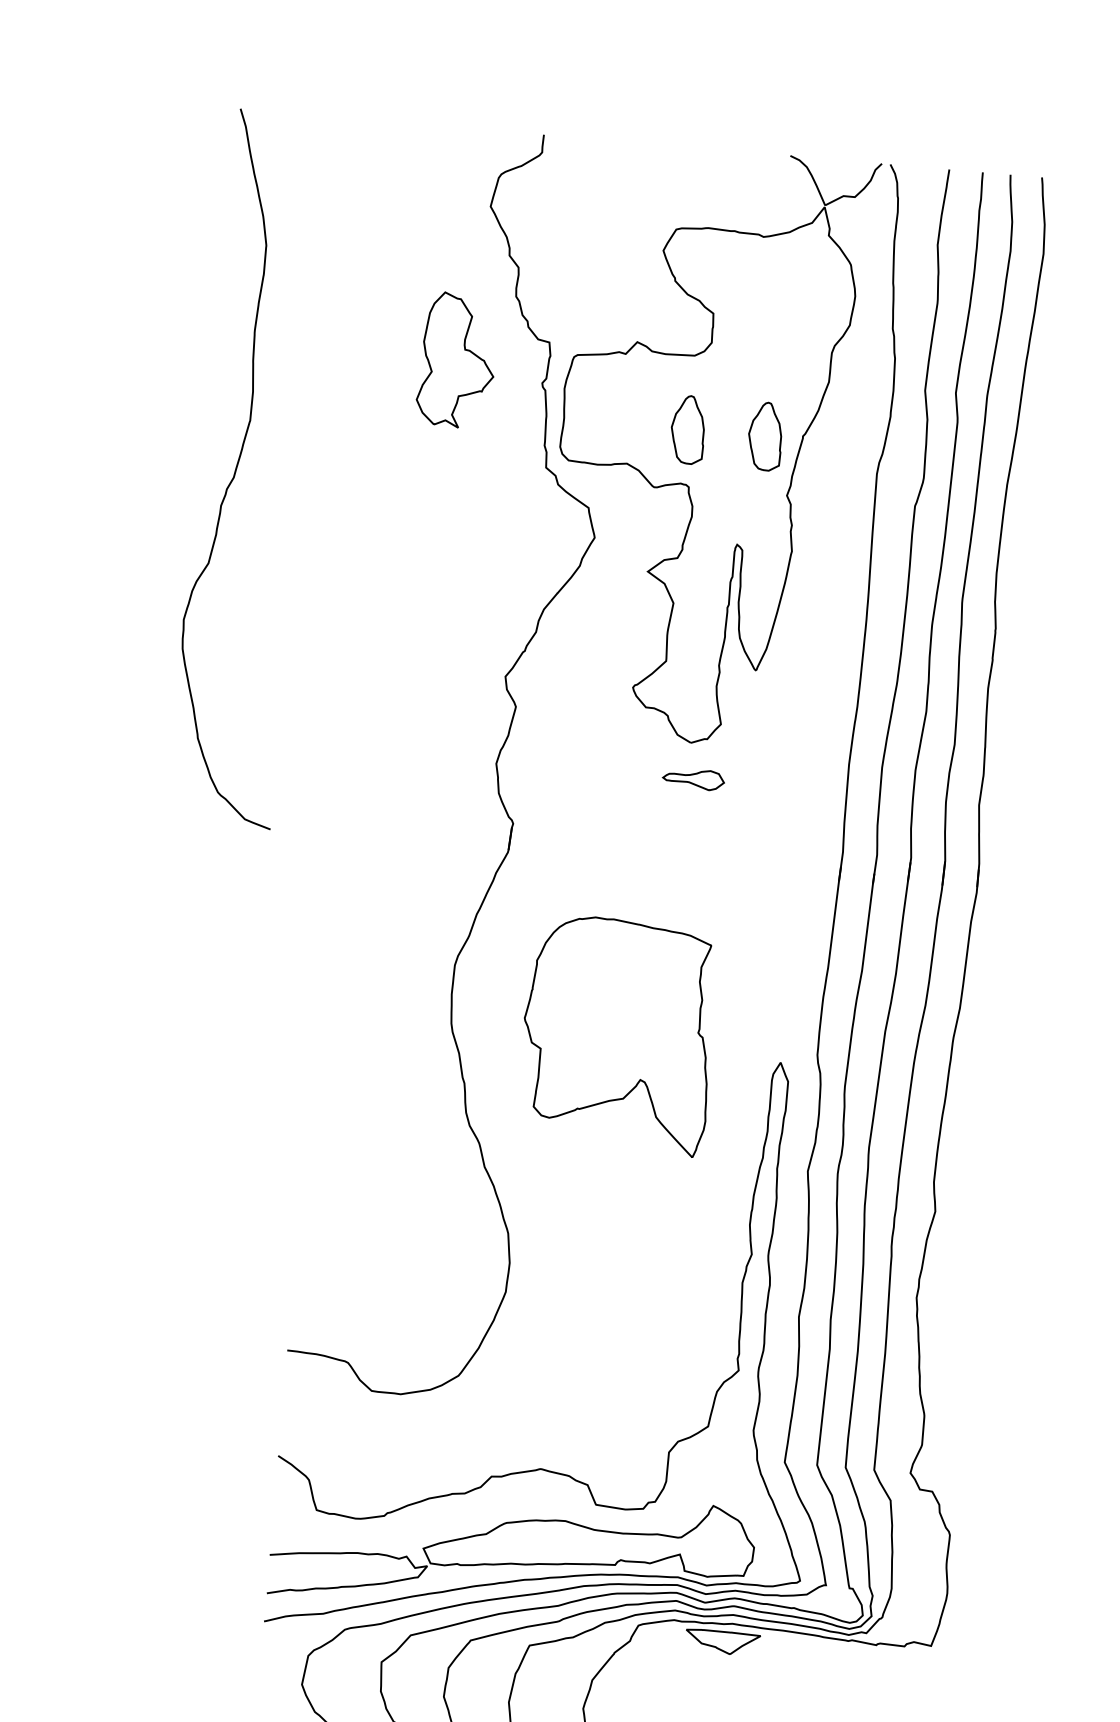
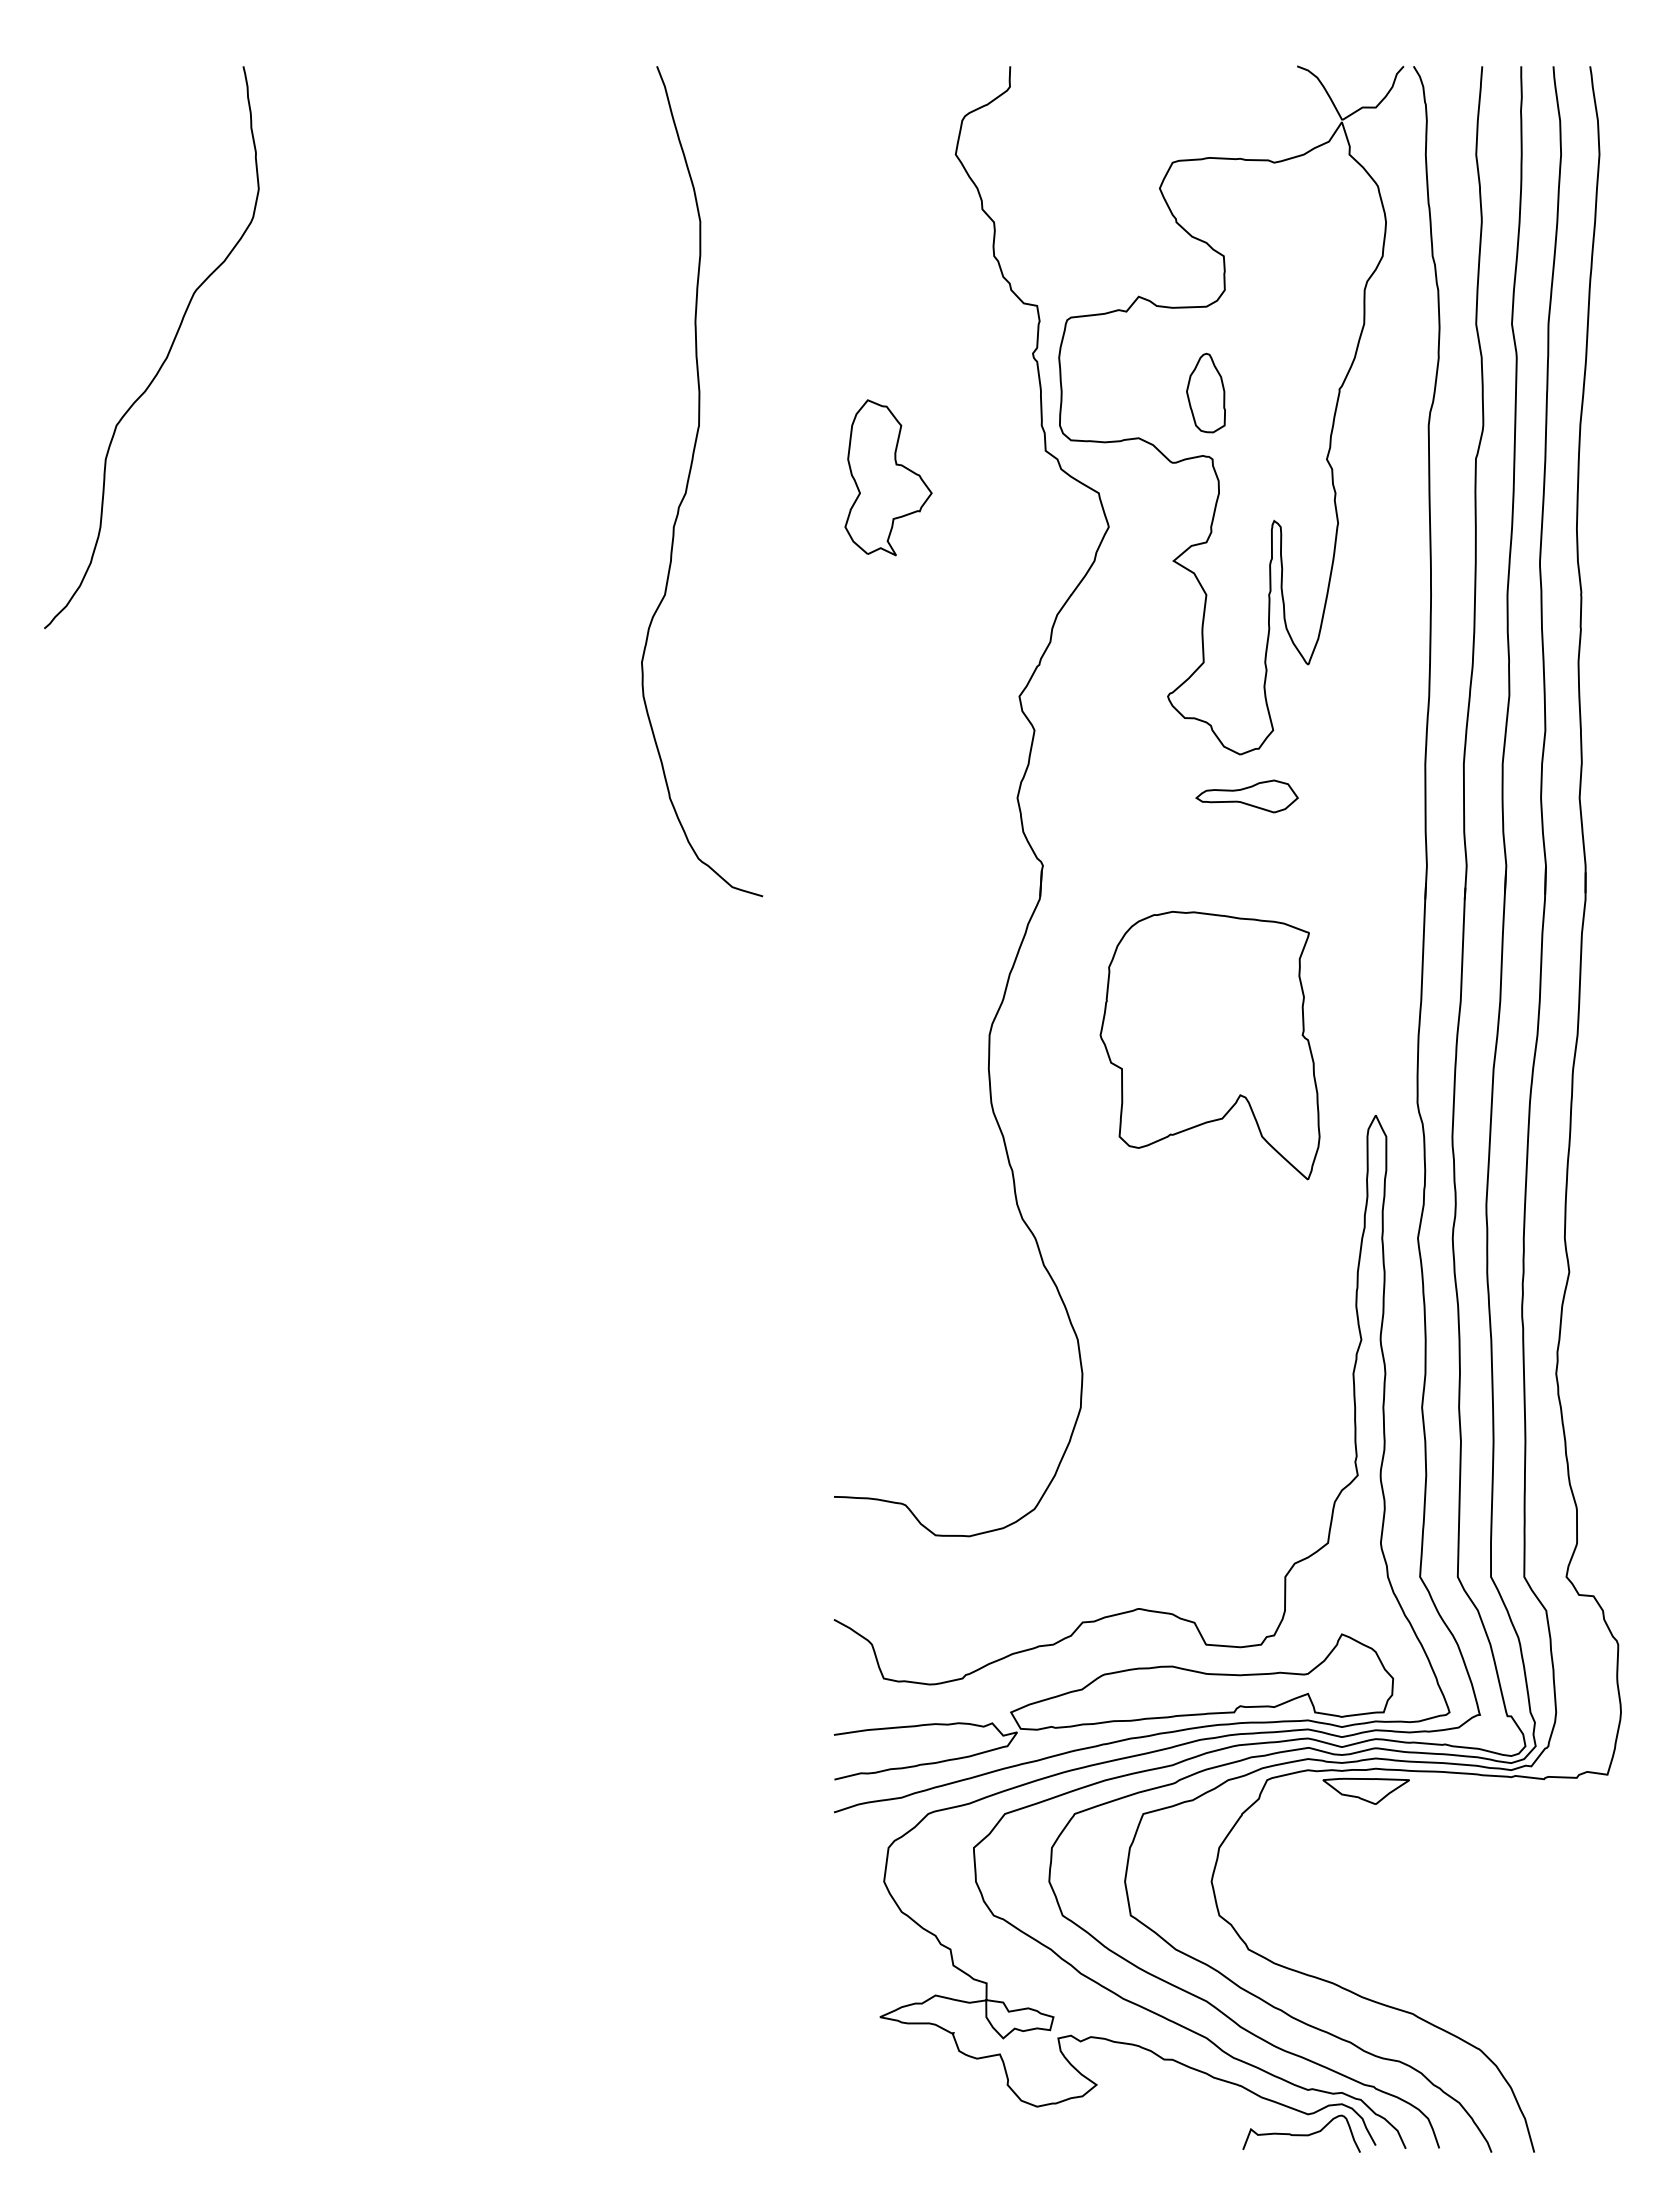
part: (457, 360) -> (888, 477), moved
part: (764, 435) -> (1295, 392), removed
part: (693, 779) -> (1246, 796), size x1.43
part: (617, 1034) -> (1209, 1045), moved

